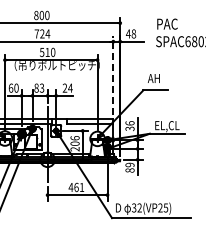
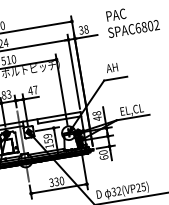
text: (128, 33) -> (81, 29), 48 -> 38
line: (113, 75) -> (73, 71), dashed -> solid
text: (67, 87) -> (32, 89), 24 -> 47
text: (129, 126) -> (96, 116), 36 -> 48
text: (74, 143) -> (48, 141), 206 -> 159
text: (129, 167) -> (103, 154), 89 -> 60
text: (76, 187) -> (56, 181), 461 -> 330

